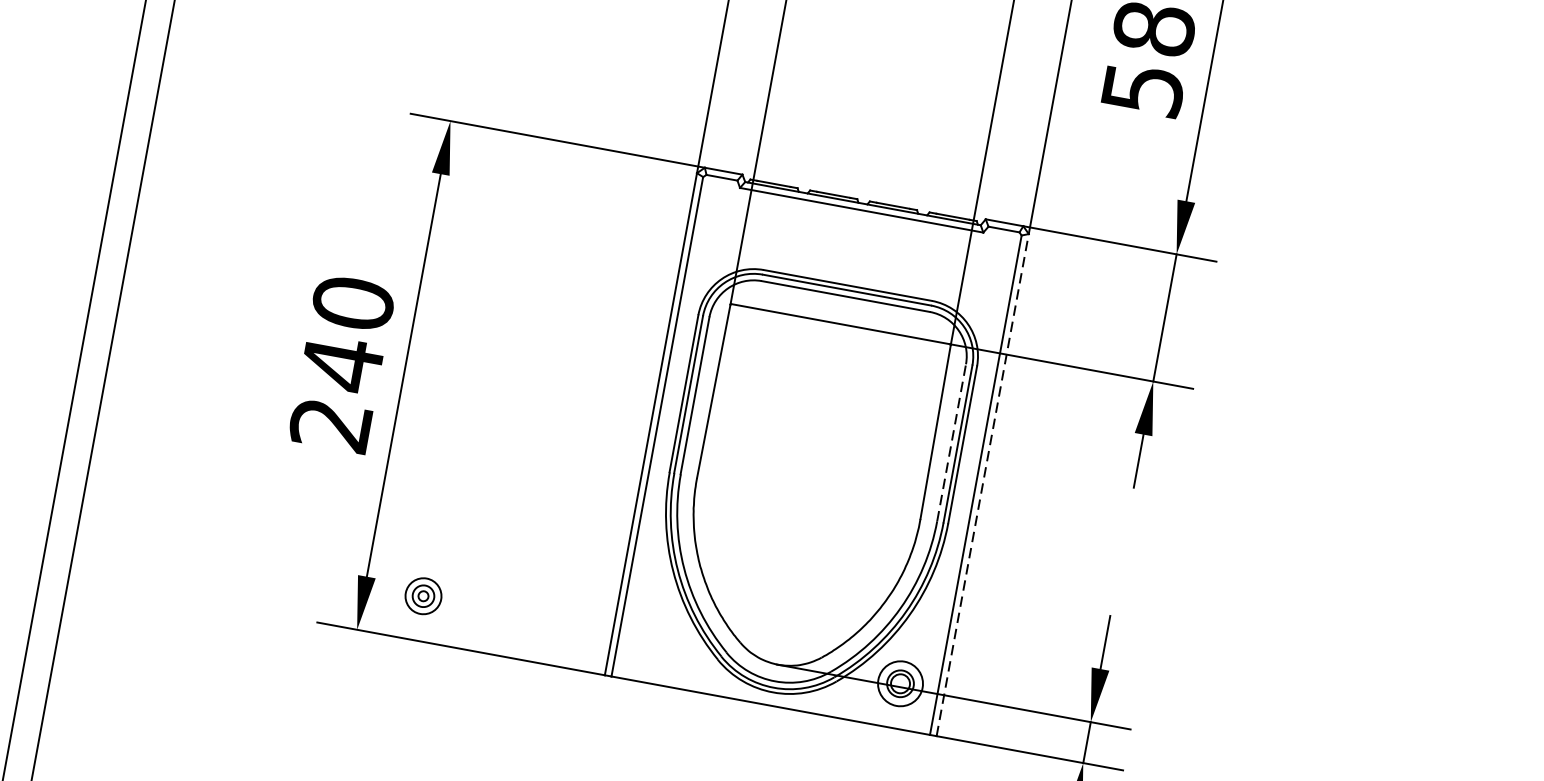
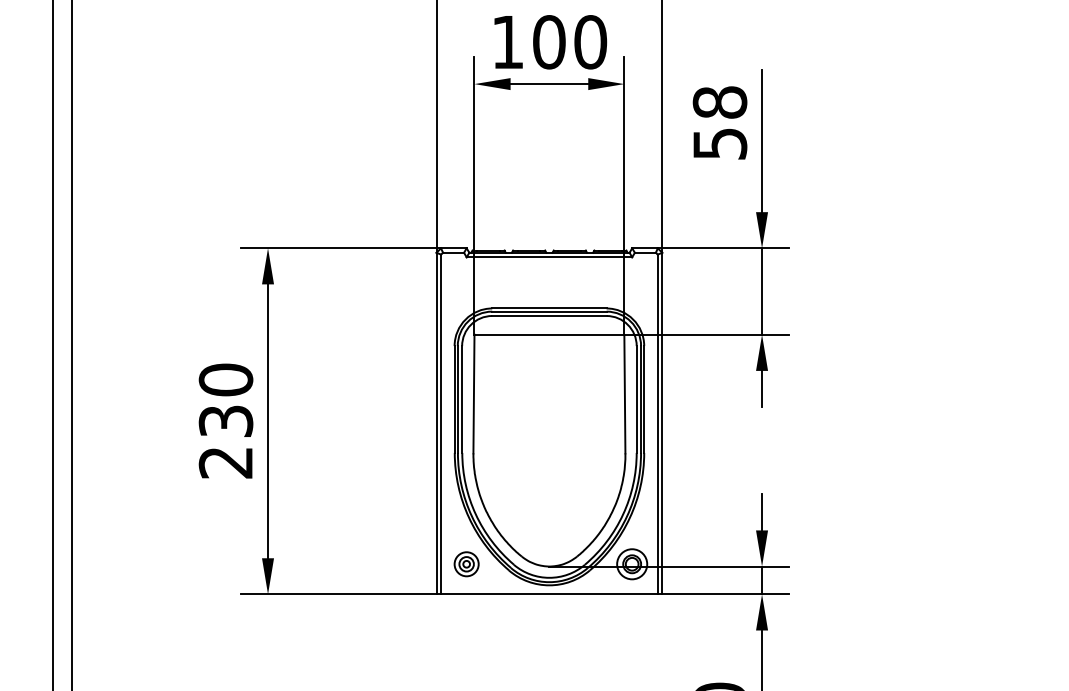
text: (341, 364) -> (225, 421), 240 -> 230
line: (951, 442) -> (636, 399), dashed -> solid
line: (983, 485) -> (662, 423), dashed -> solid
part: (423, 596) -> (466, 564), moved

